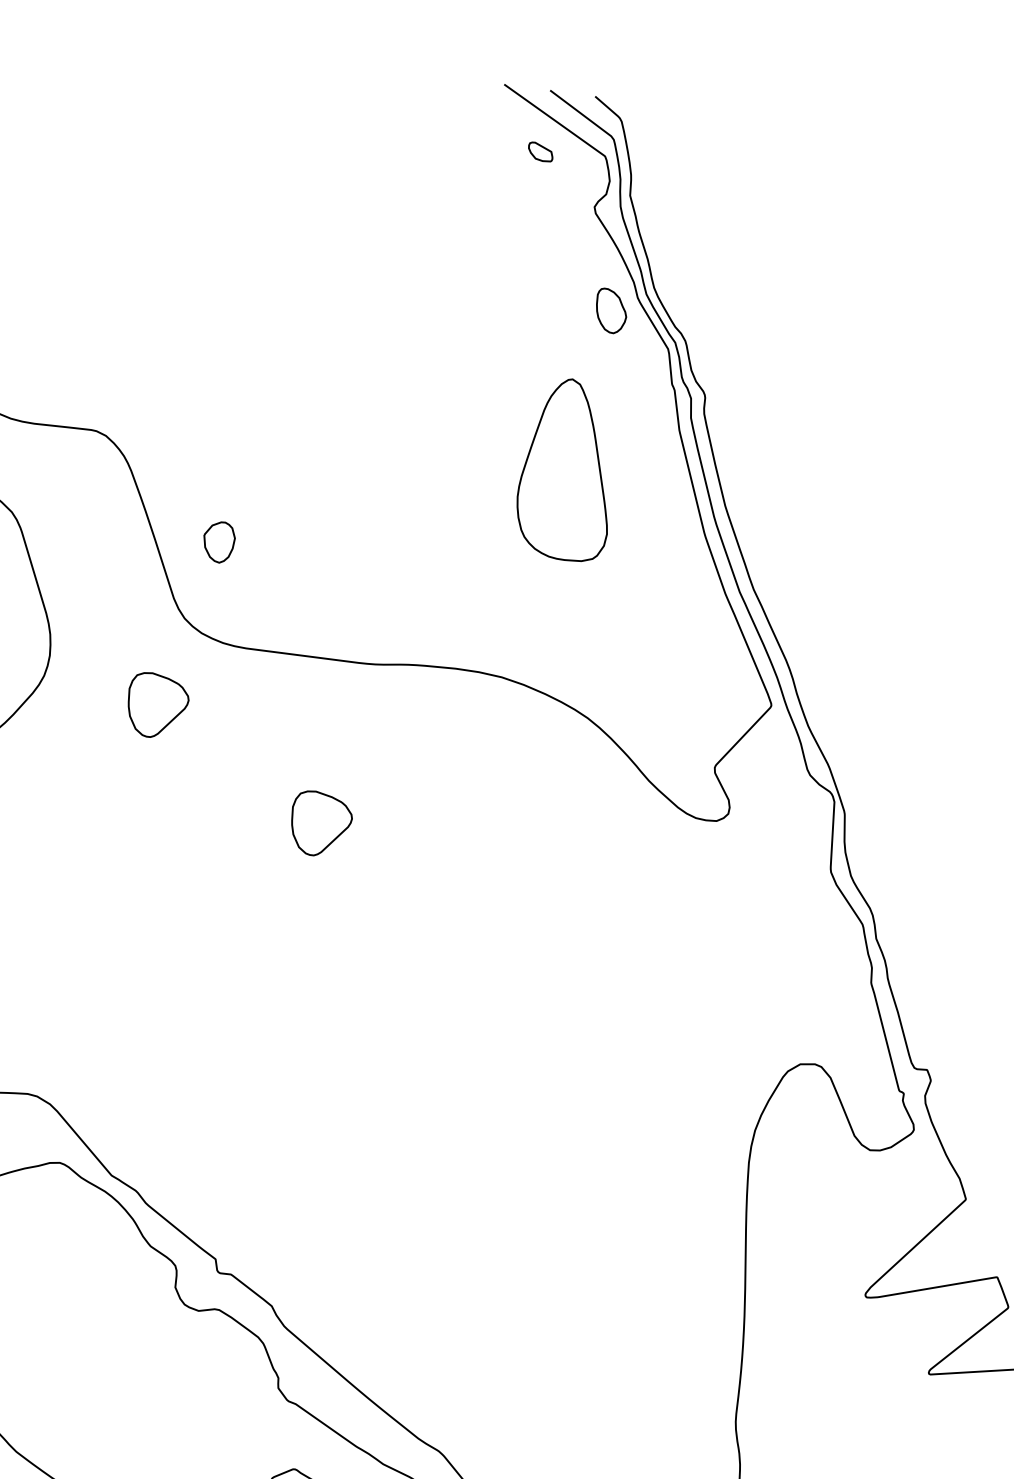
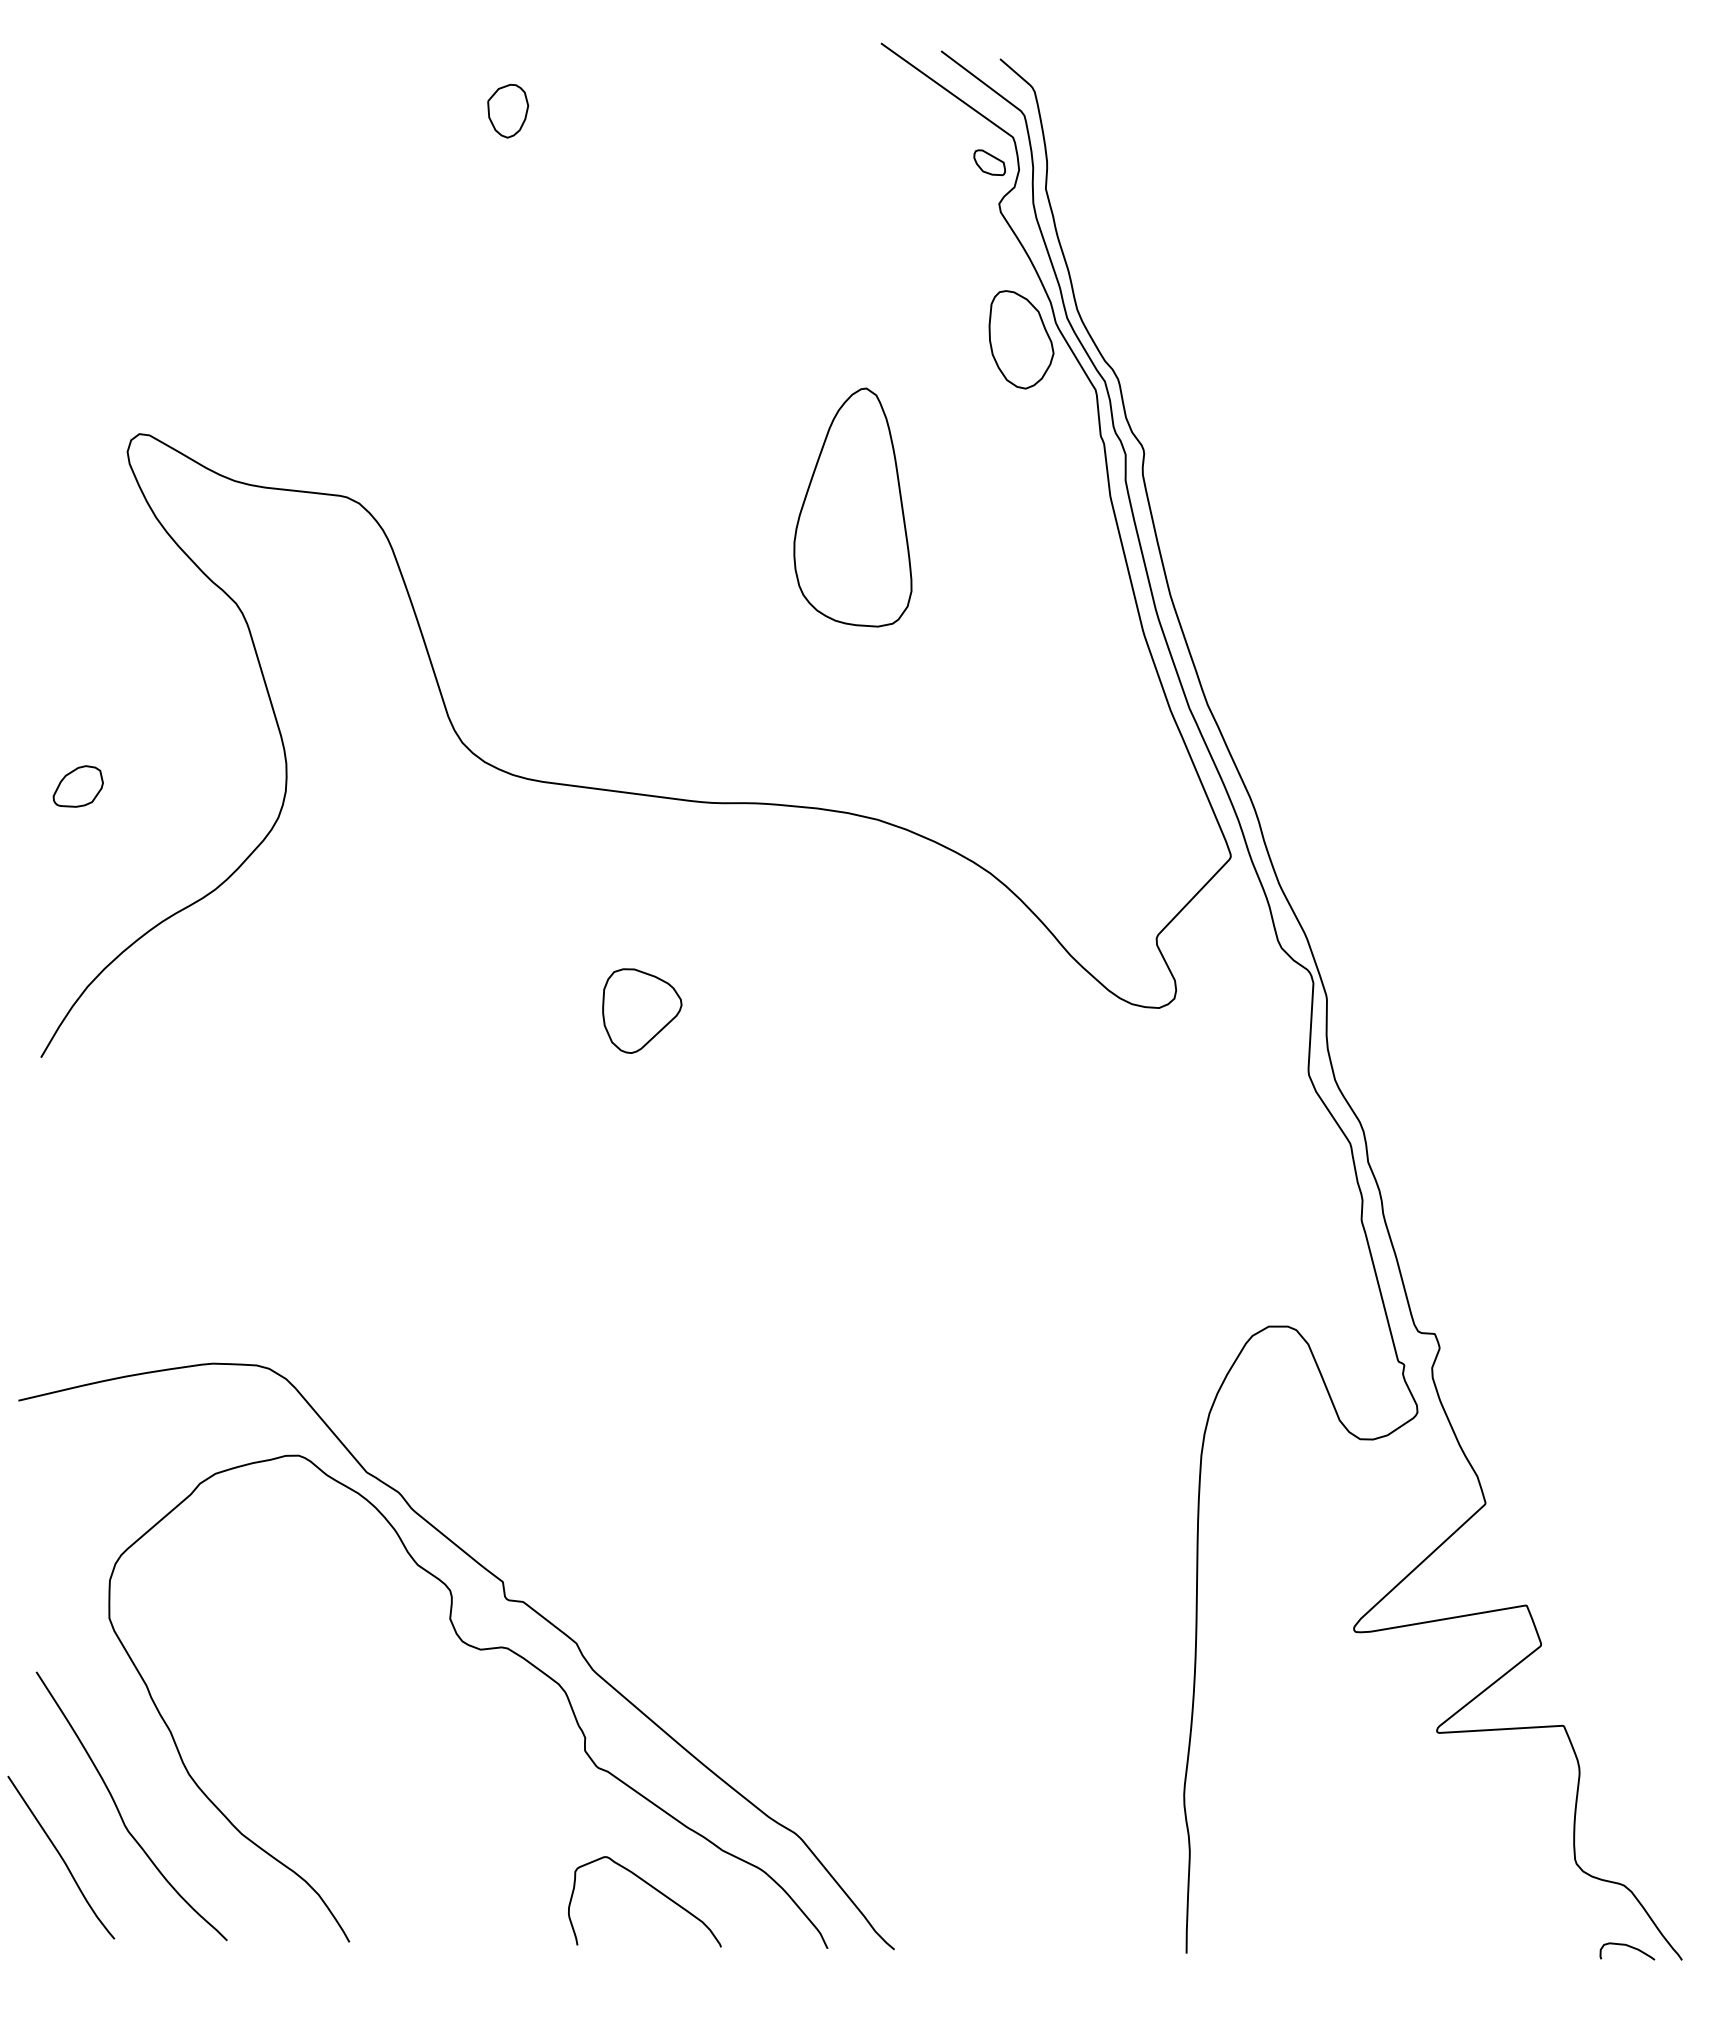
part: (540, 151) -> (989, 162), moved
part: (611, 310) -> (1021, 339), size x1.67
part: (561, 470) -> (852, 507), moved
part: (219, 541) -> (508, 110), moved
part: (158, 704) -> (428, 855), removed

